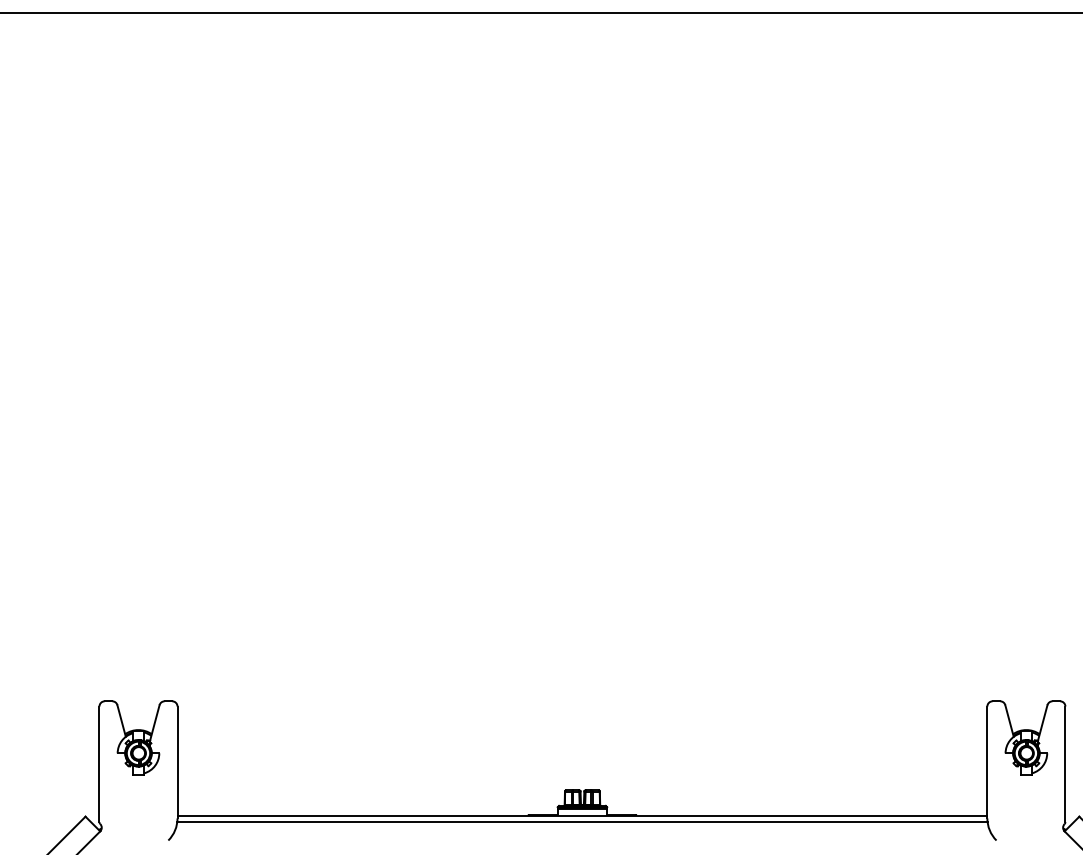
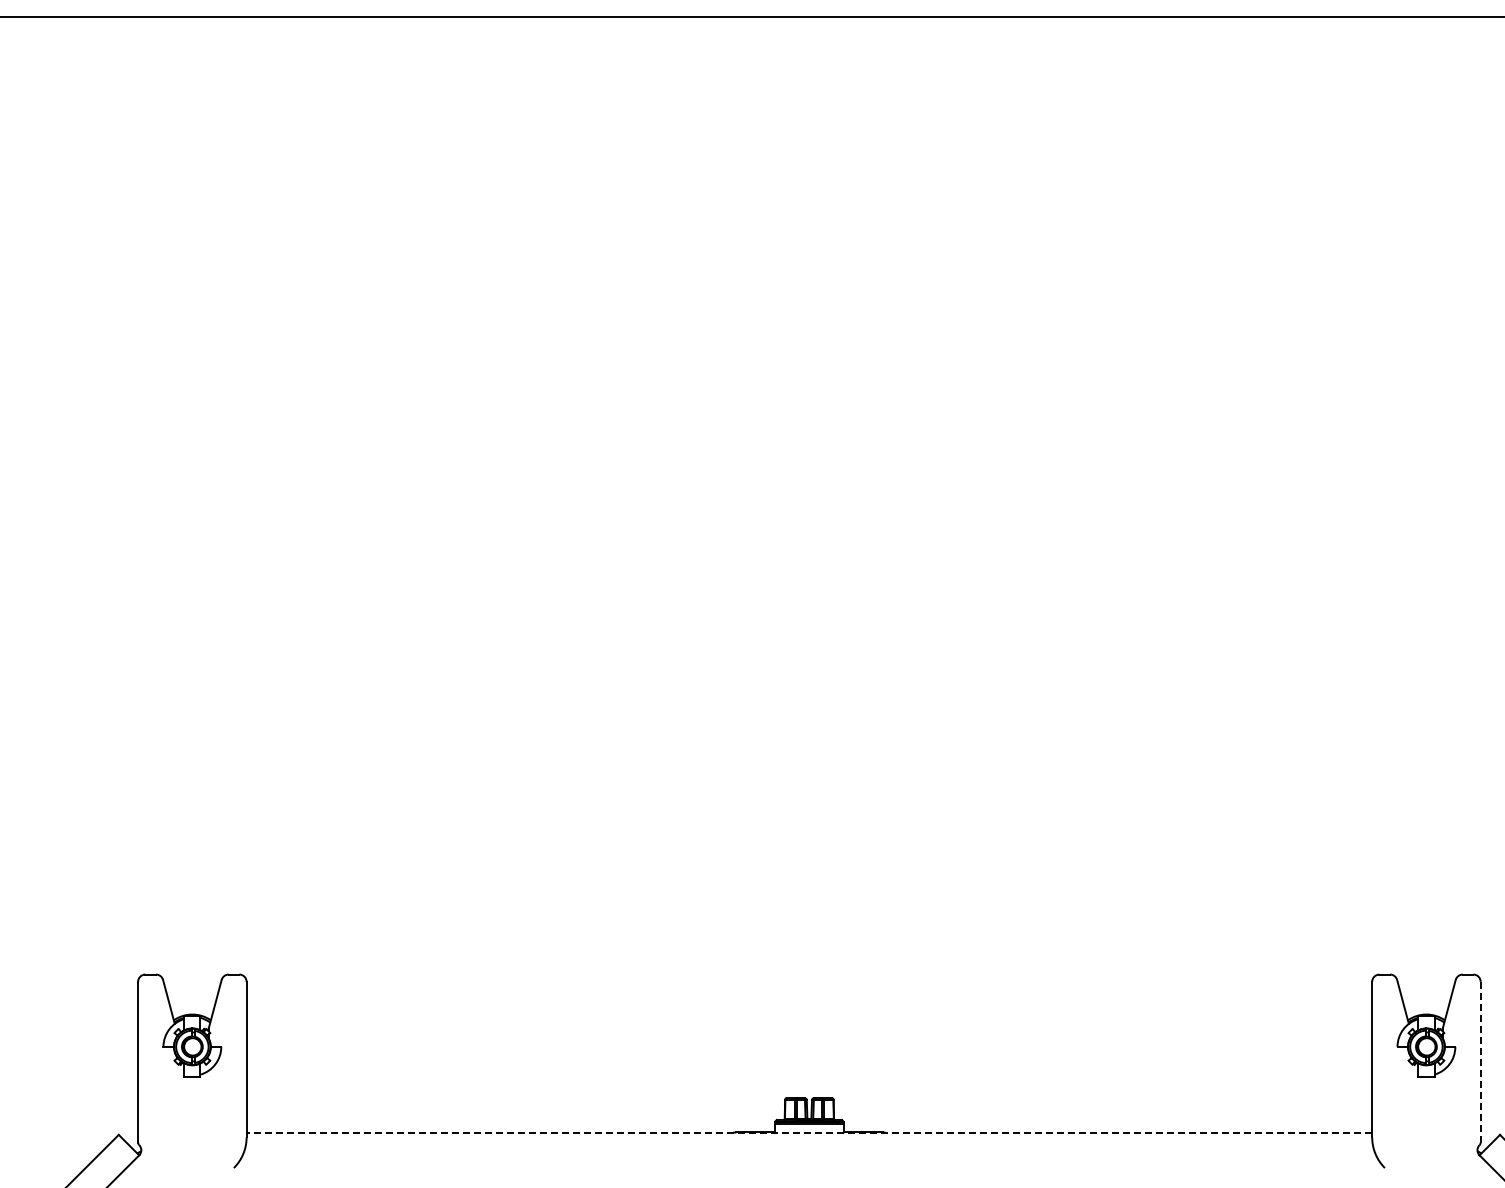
line: (1065, 763) -> (1480, 1061), solid -> dashed
line: (582, 815) -> (809, 1133), solid -> dashed
line: (582, 822) -> (809, 1142), removed

